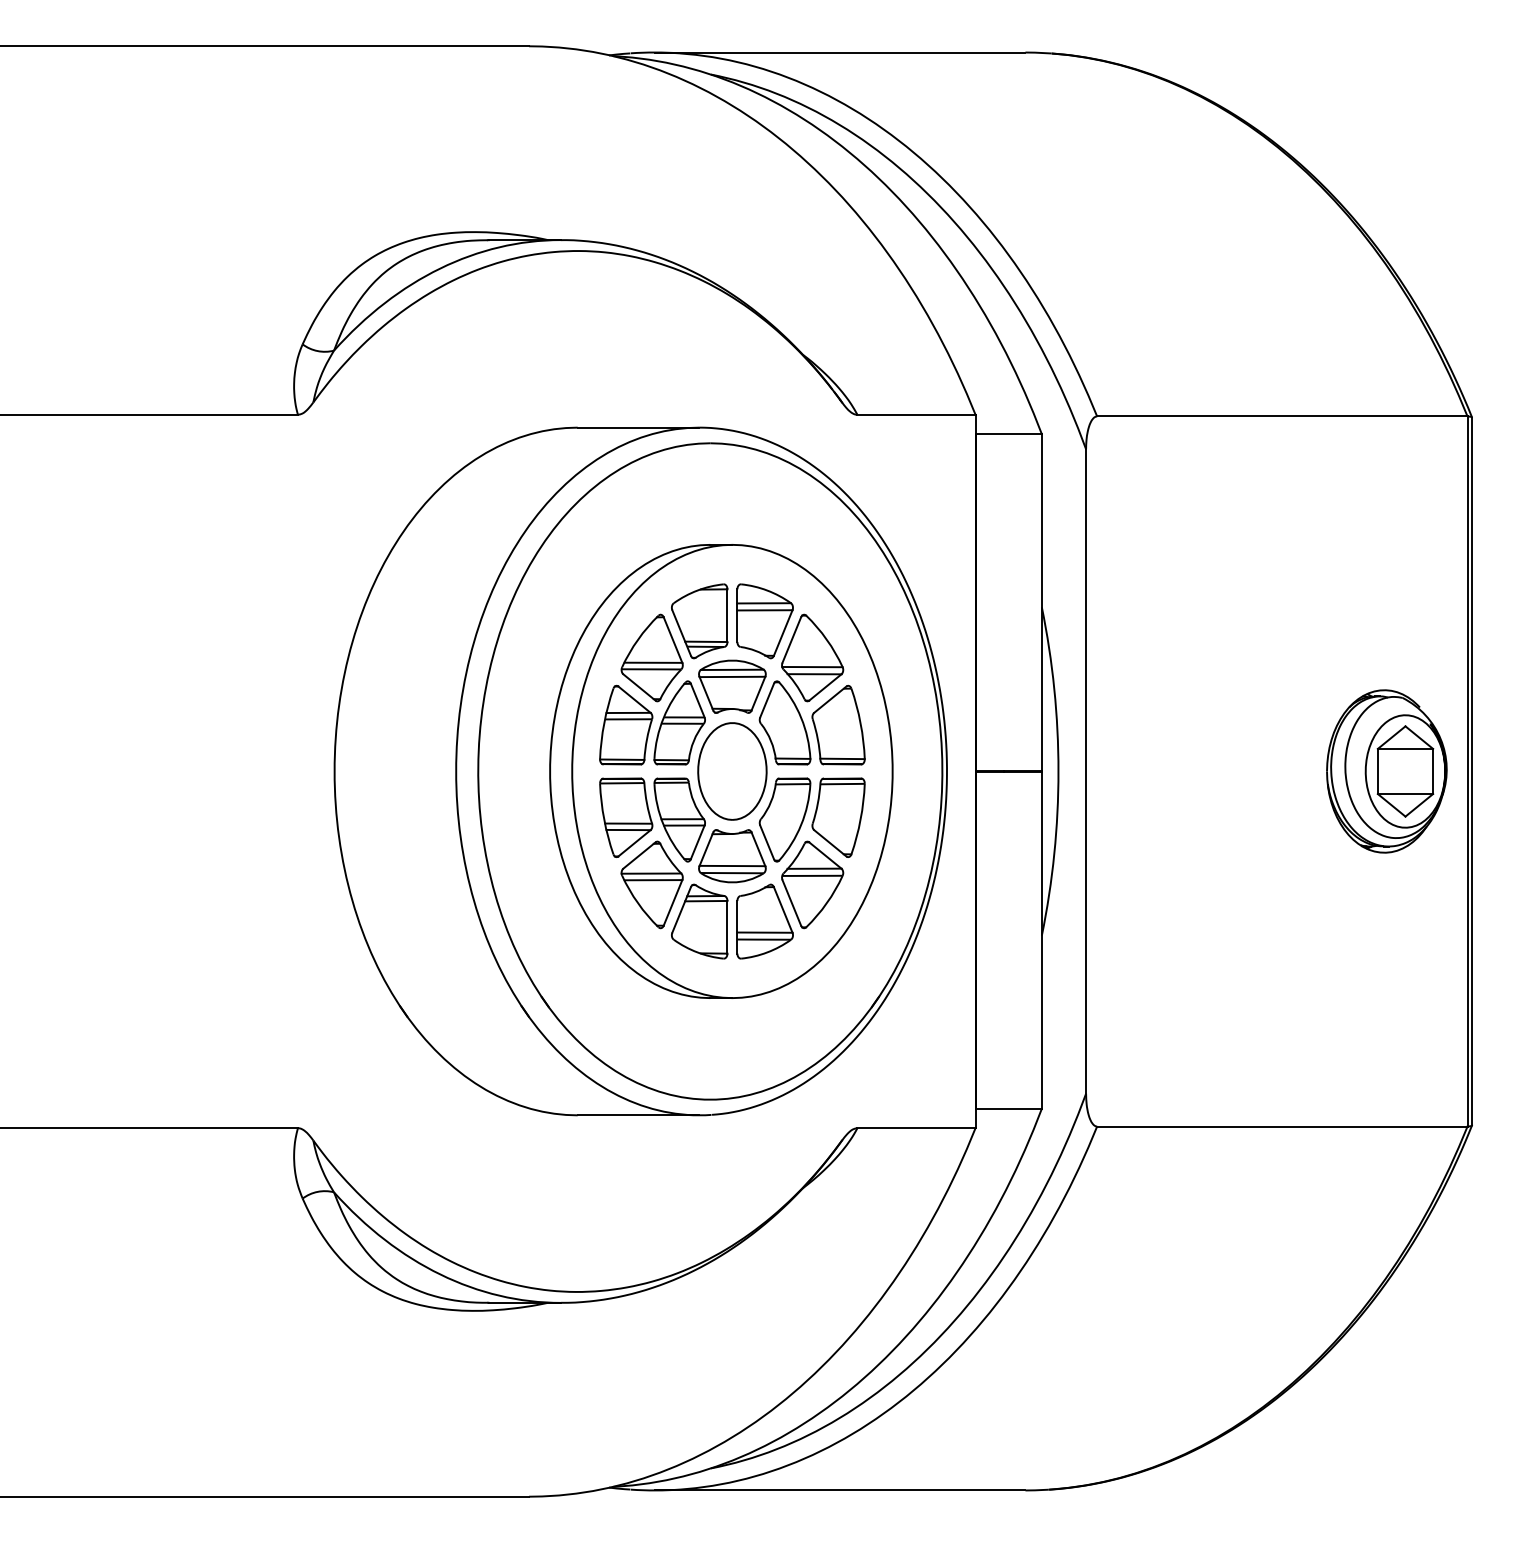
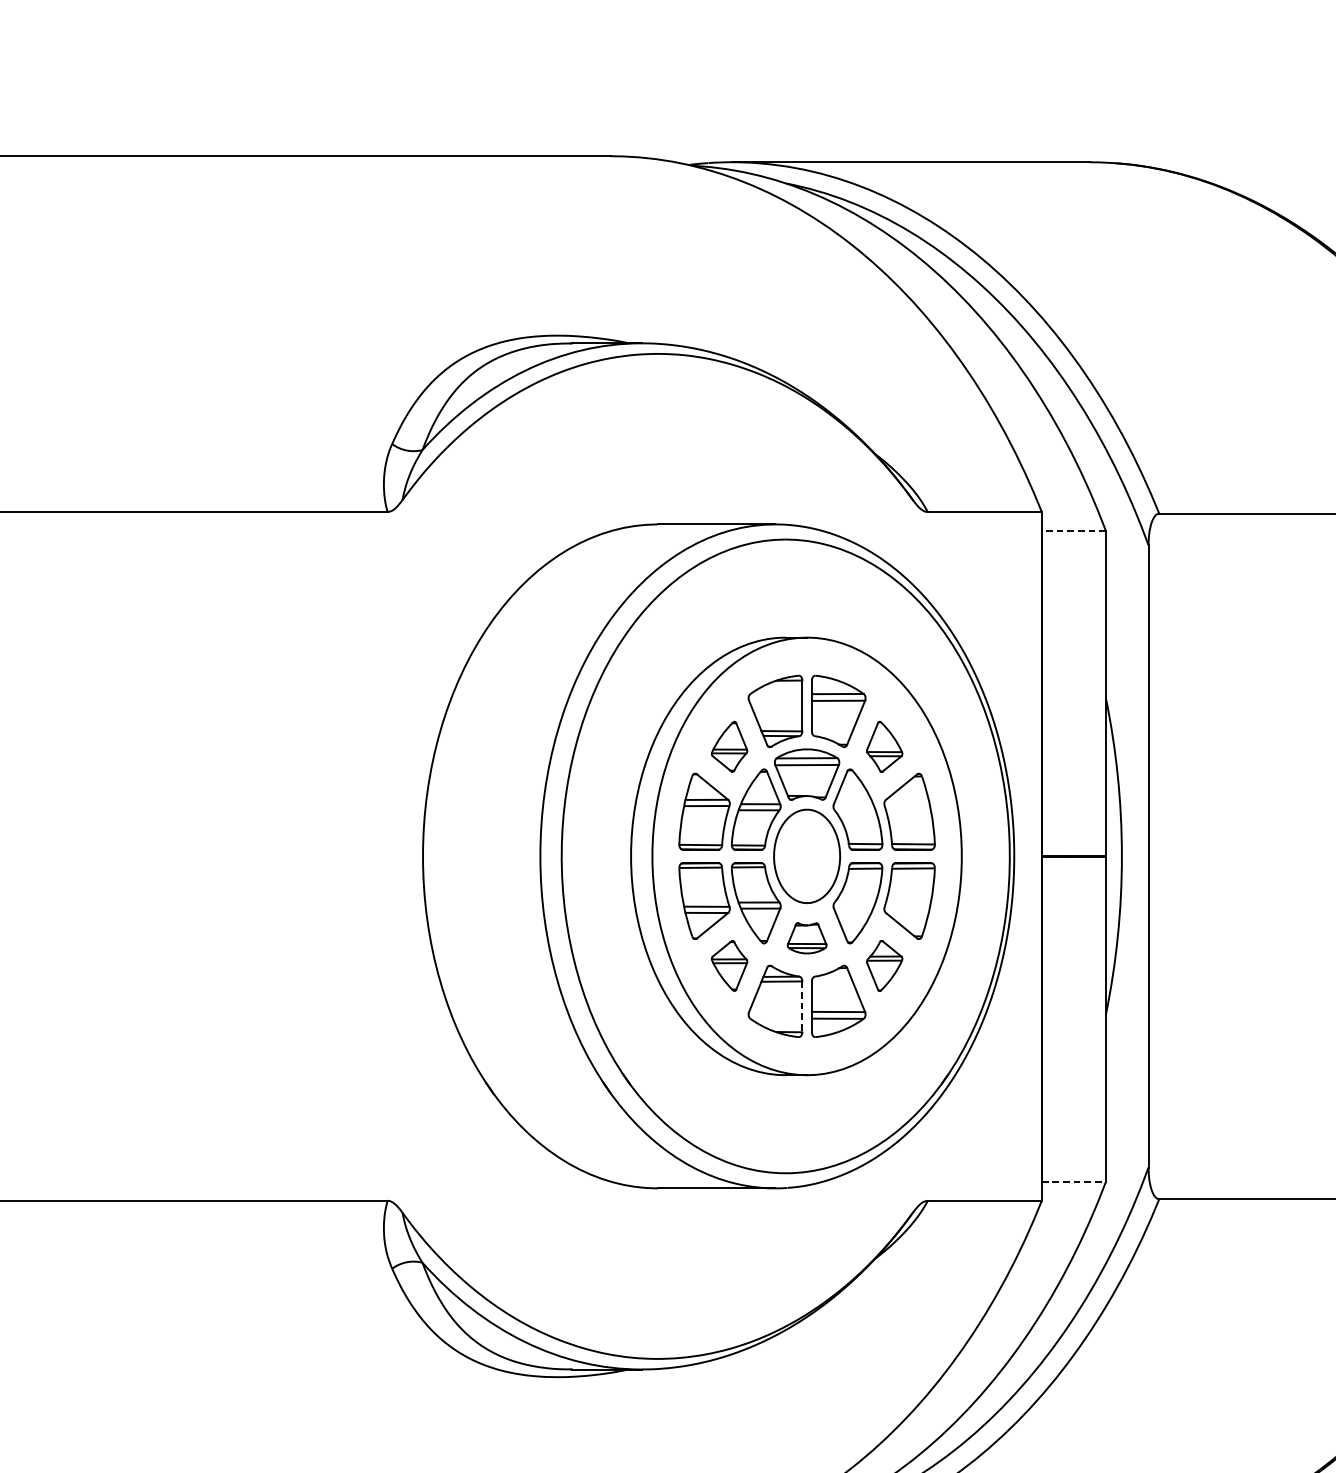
line: (1008, 434) -> (1073, 531), solid -> dashed
part: (651, 657) -> (728, 746), size x0.6
part: (812, 657) -> (884, 746), size x0.6
part: (732, 856) -> (807, 938), size x0.6
part: (651, 884) -> (728, 965), size x0.6
part: (812, 884) -> (884, 965), size x0.6
line: (727, 927) -> (802, 1007), solid -> dashed
line: (1009, 1108) -> (1074, 1181), solid -> dashed

